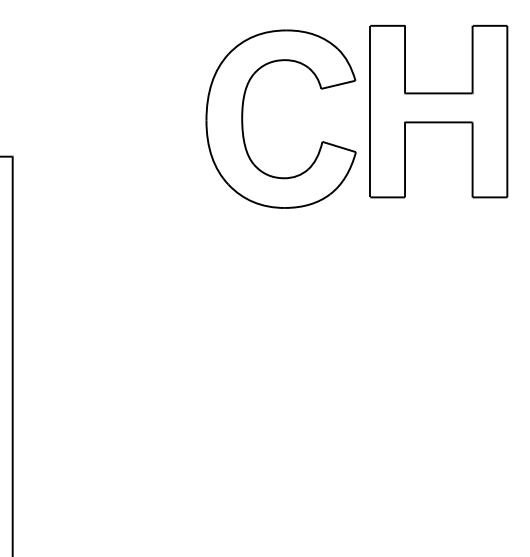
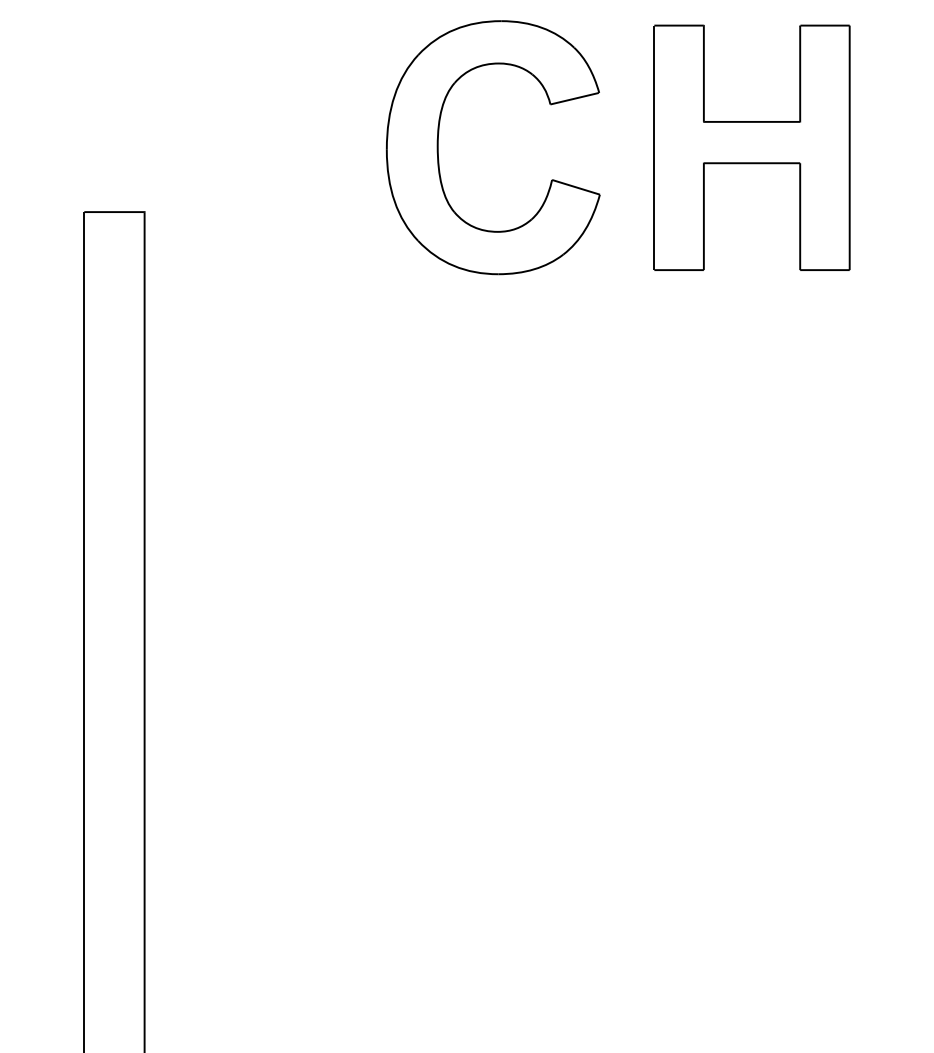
part: (242, 119) -> (438, 147), moved

